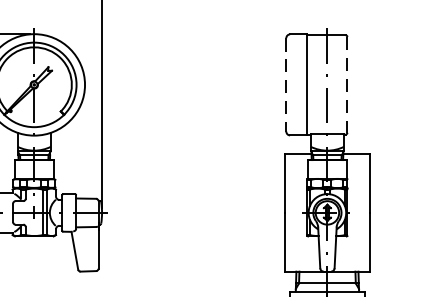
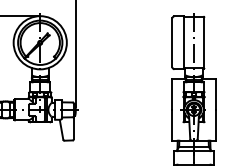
line: (286, 84) -> (172, 42), dashed -> solid
line: (347, 86) -> (204, 43), dashed -> solid

